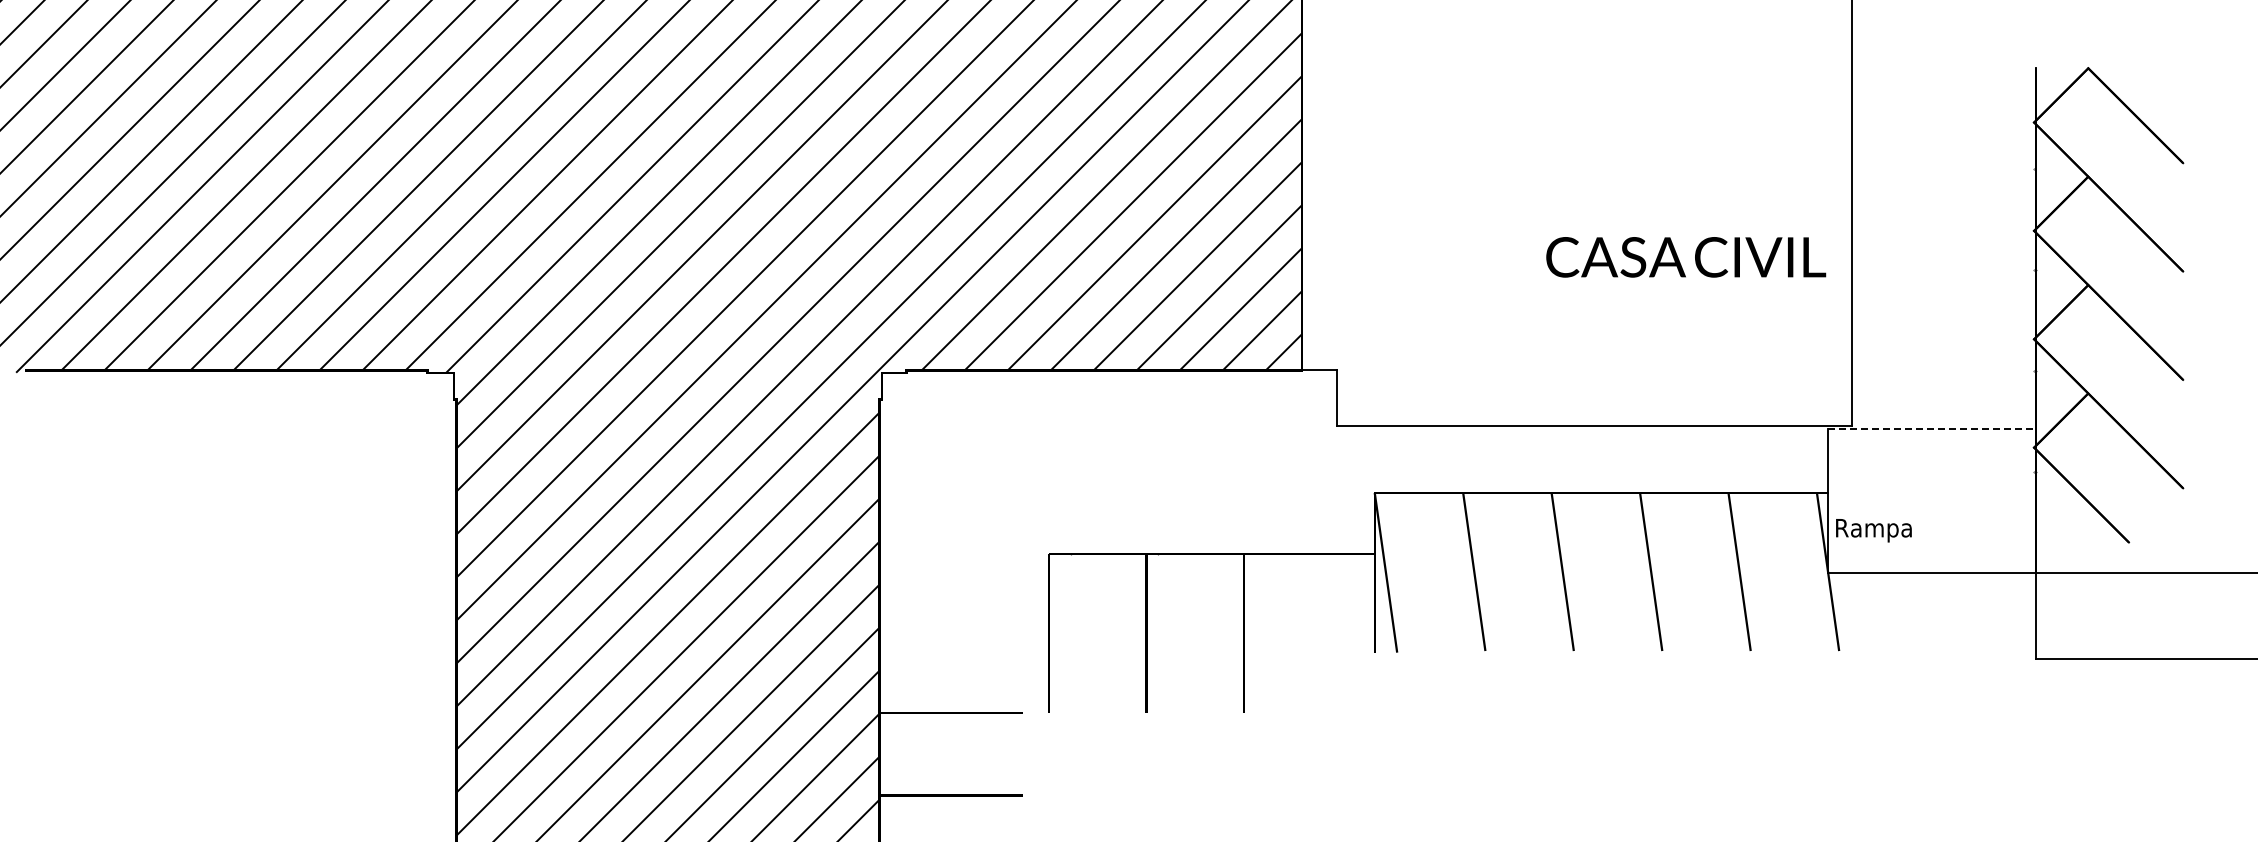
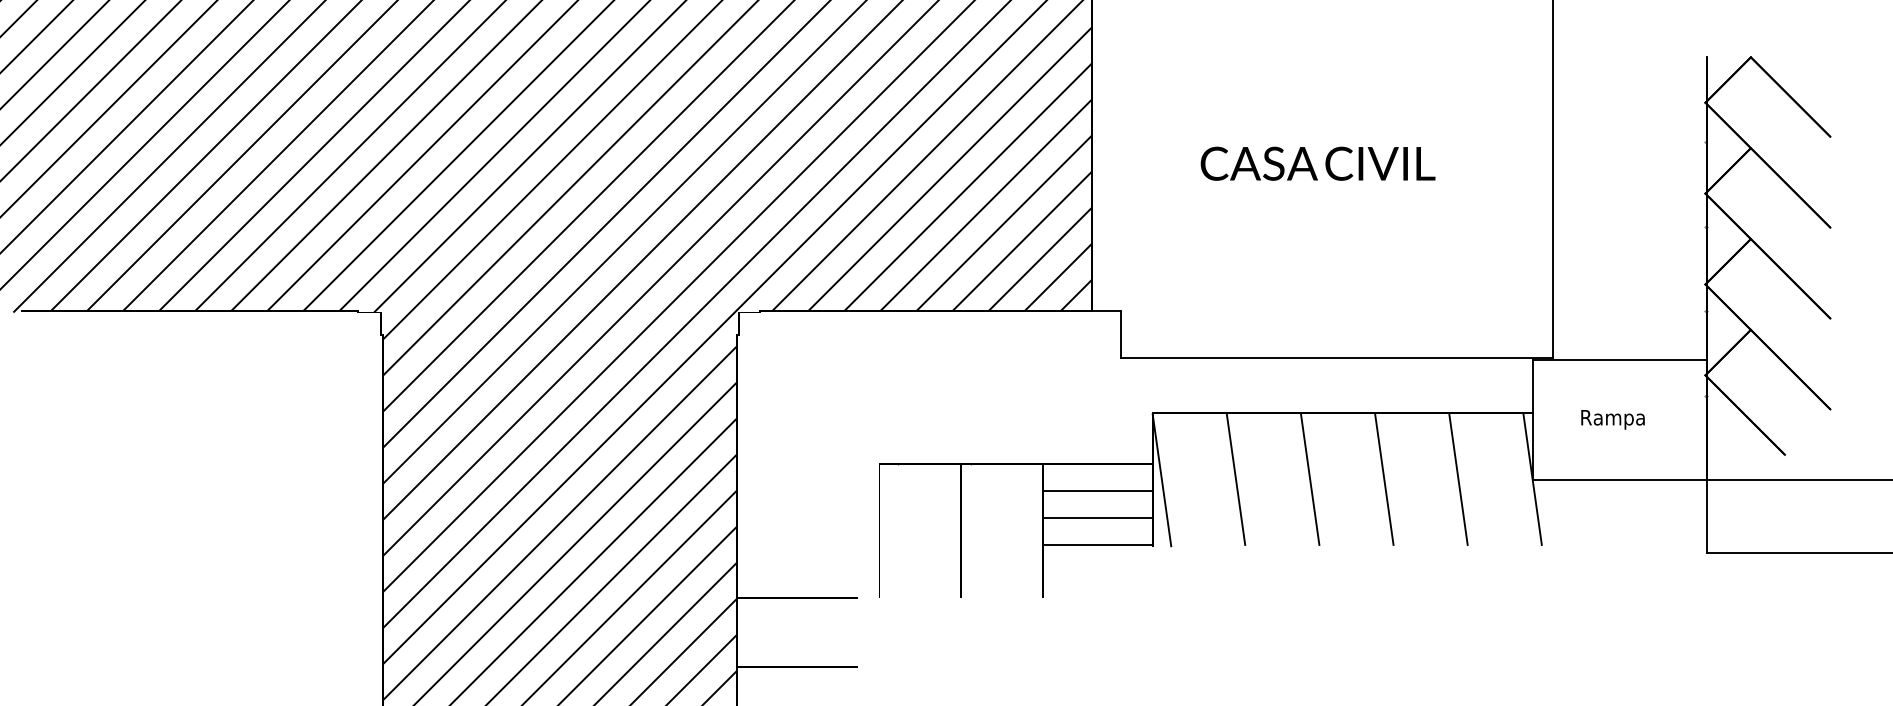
text: (1686, 257) -> (1318, 163), moved
line: (1931, 429) -> (1619, 360), dashed -> solid
text: (1873, 530) -> (1612, 419), moved
line: (1308, 585) -> (1097, 490), added
line: (1308, 617) -> (1097, 517), added
line: (1308, 649) -> (1097, 544), added

